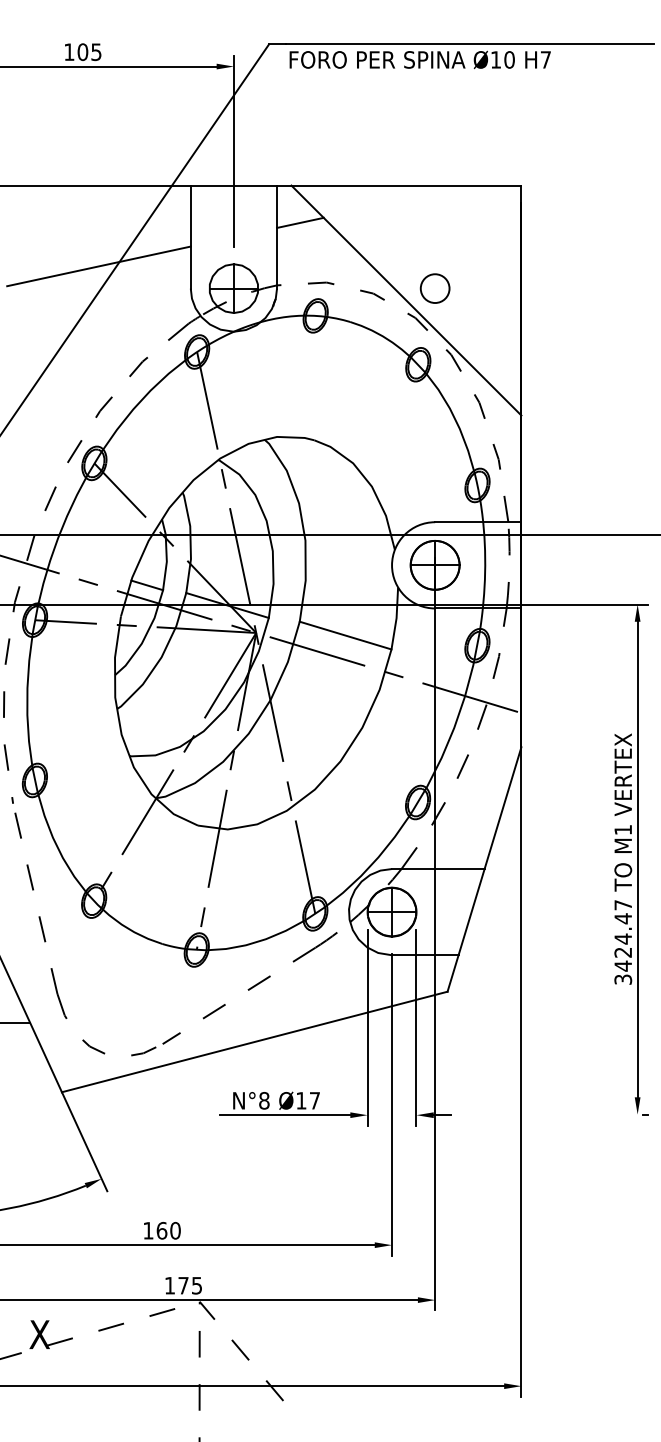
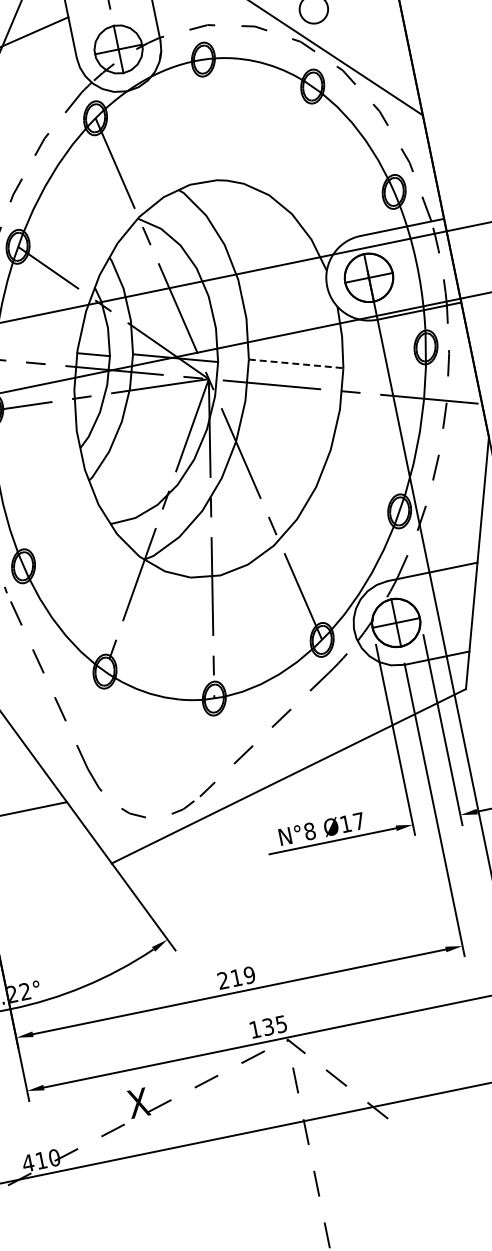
line: (345, 635) -> (295, 363), solid -> dashed
text: (161, 1230) -> (235, 977), 160 -> 219
text: (183, 1285) -> (268, 1026), 175 -> 135

